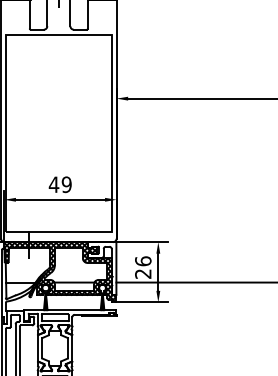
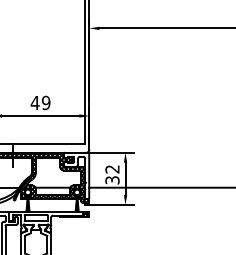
text: (143, 267) -> (112, 174), 26 -> 32

